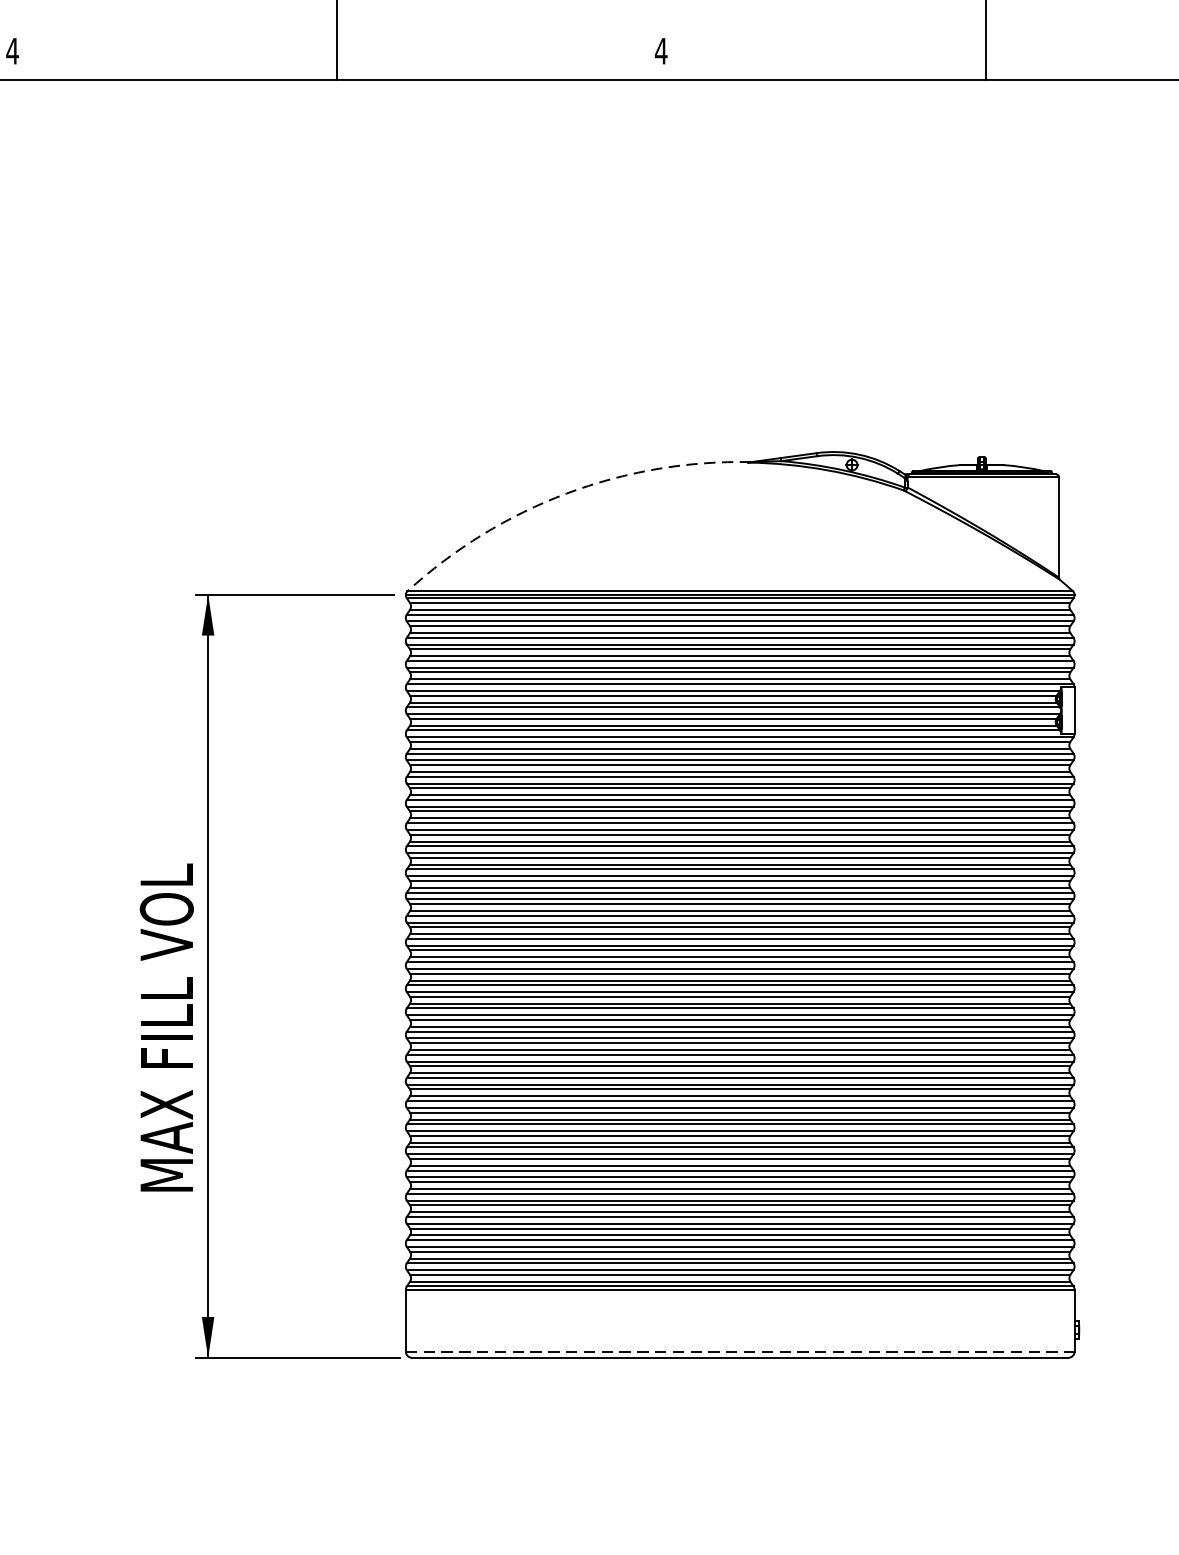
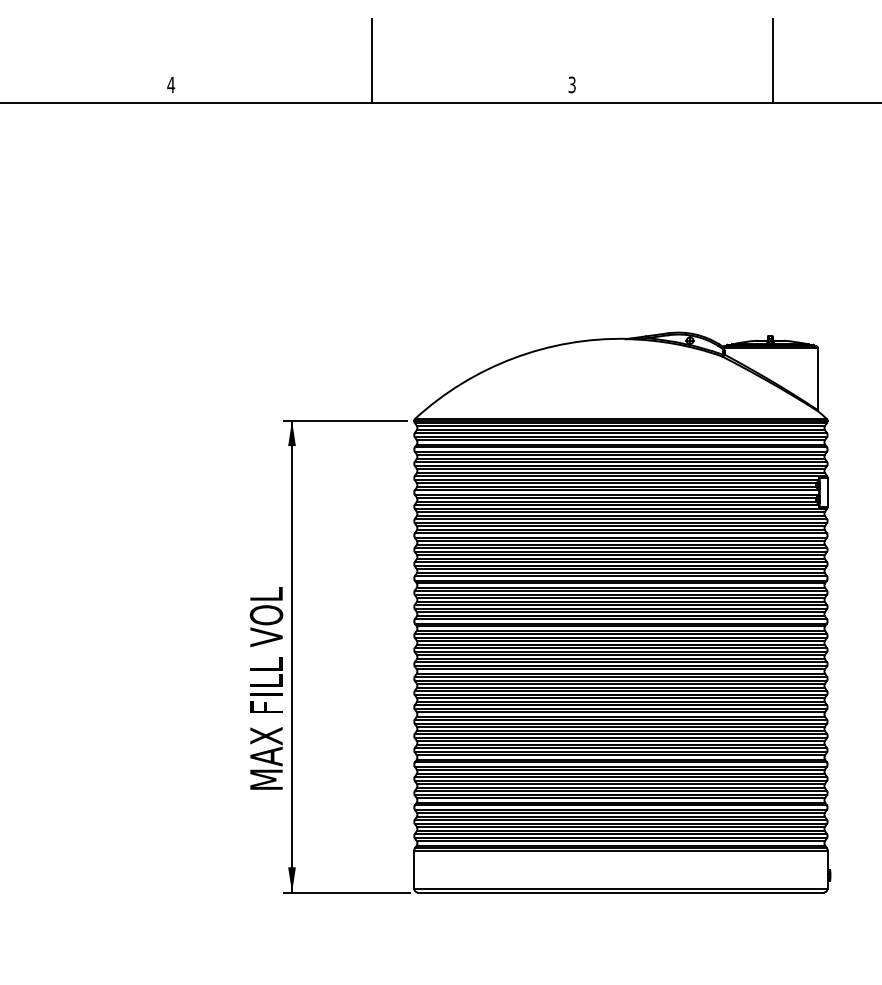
text: (661, 50) -> (572, 84), 4 -> 3
arc: (566, 493) -> (513, 358), dashed -> solid
line: (739, 1351) -> (620, 888), dashed -> solid

